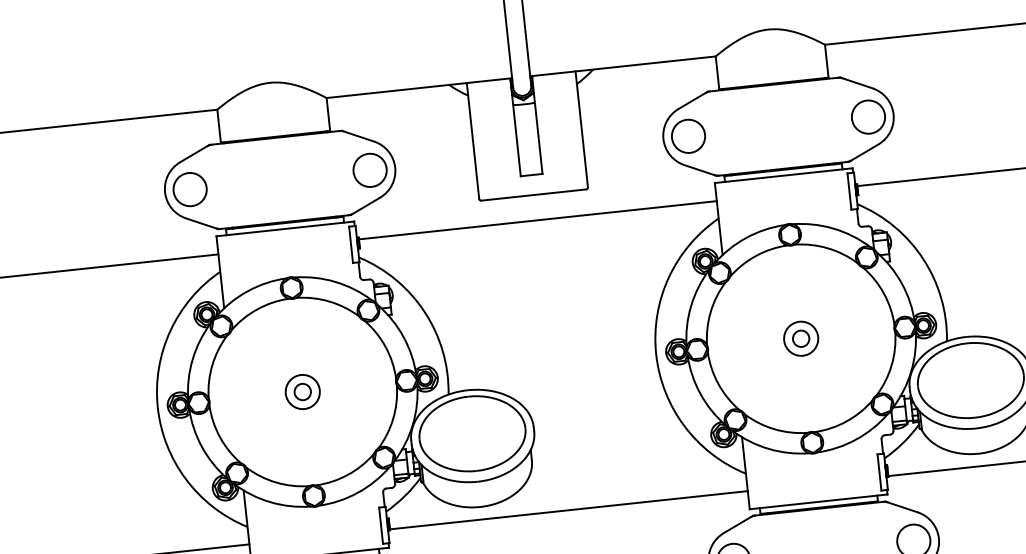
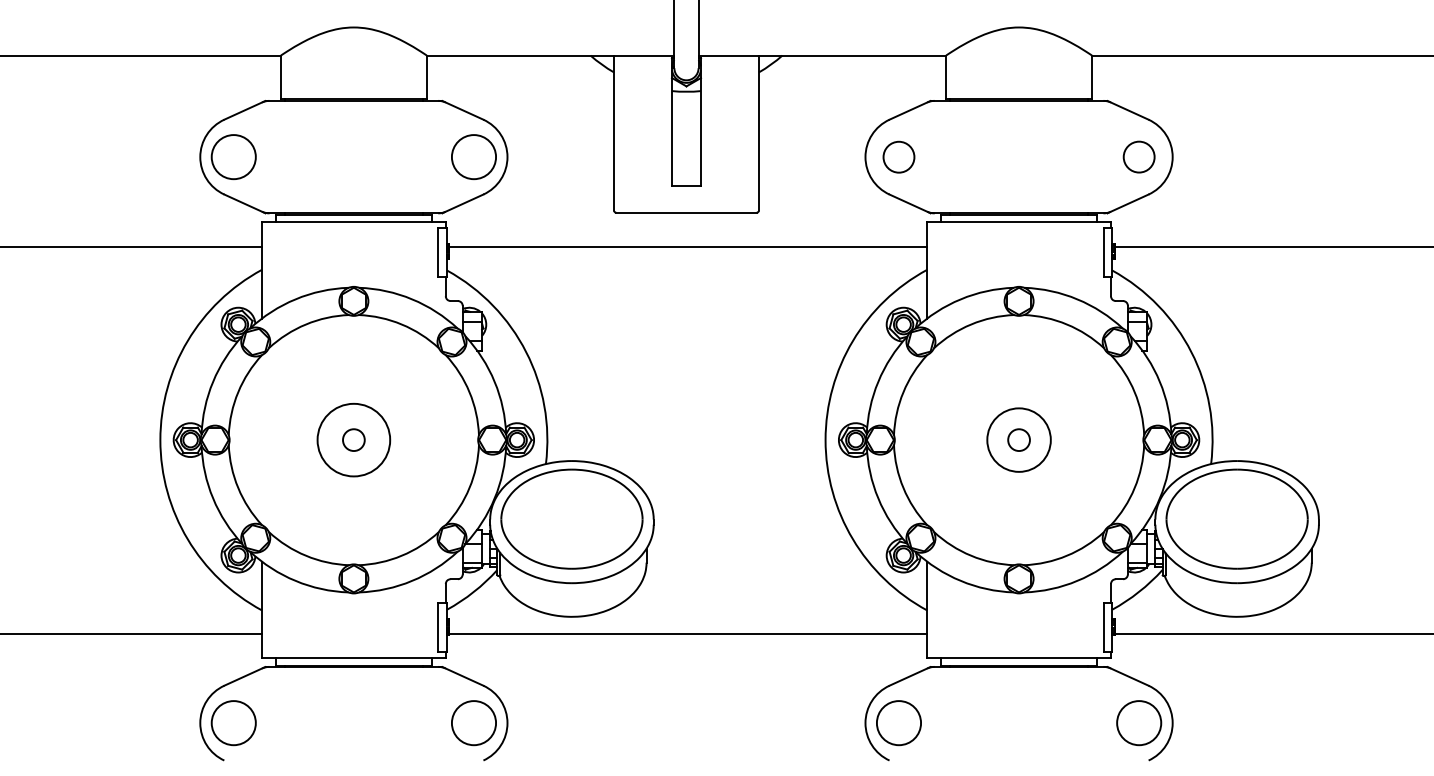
circle: (868, 117) -> (1139, 157), size x0.7
circle: (688, 136) -> (898, 157), size x0.7
circle: (800, 338) -> (1018, 439), size x1.4
circle: (302, 391) -> (353, 439), size x1.6

